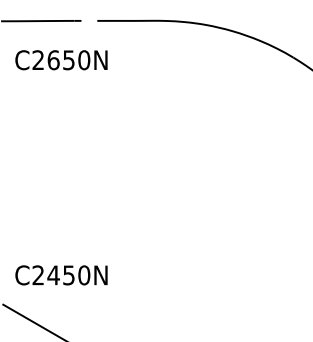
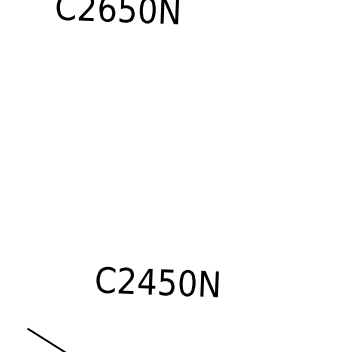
text: (61, 275) -> (157, 282), moved

